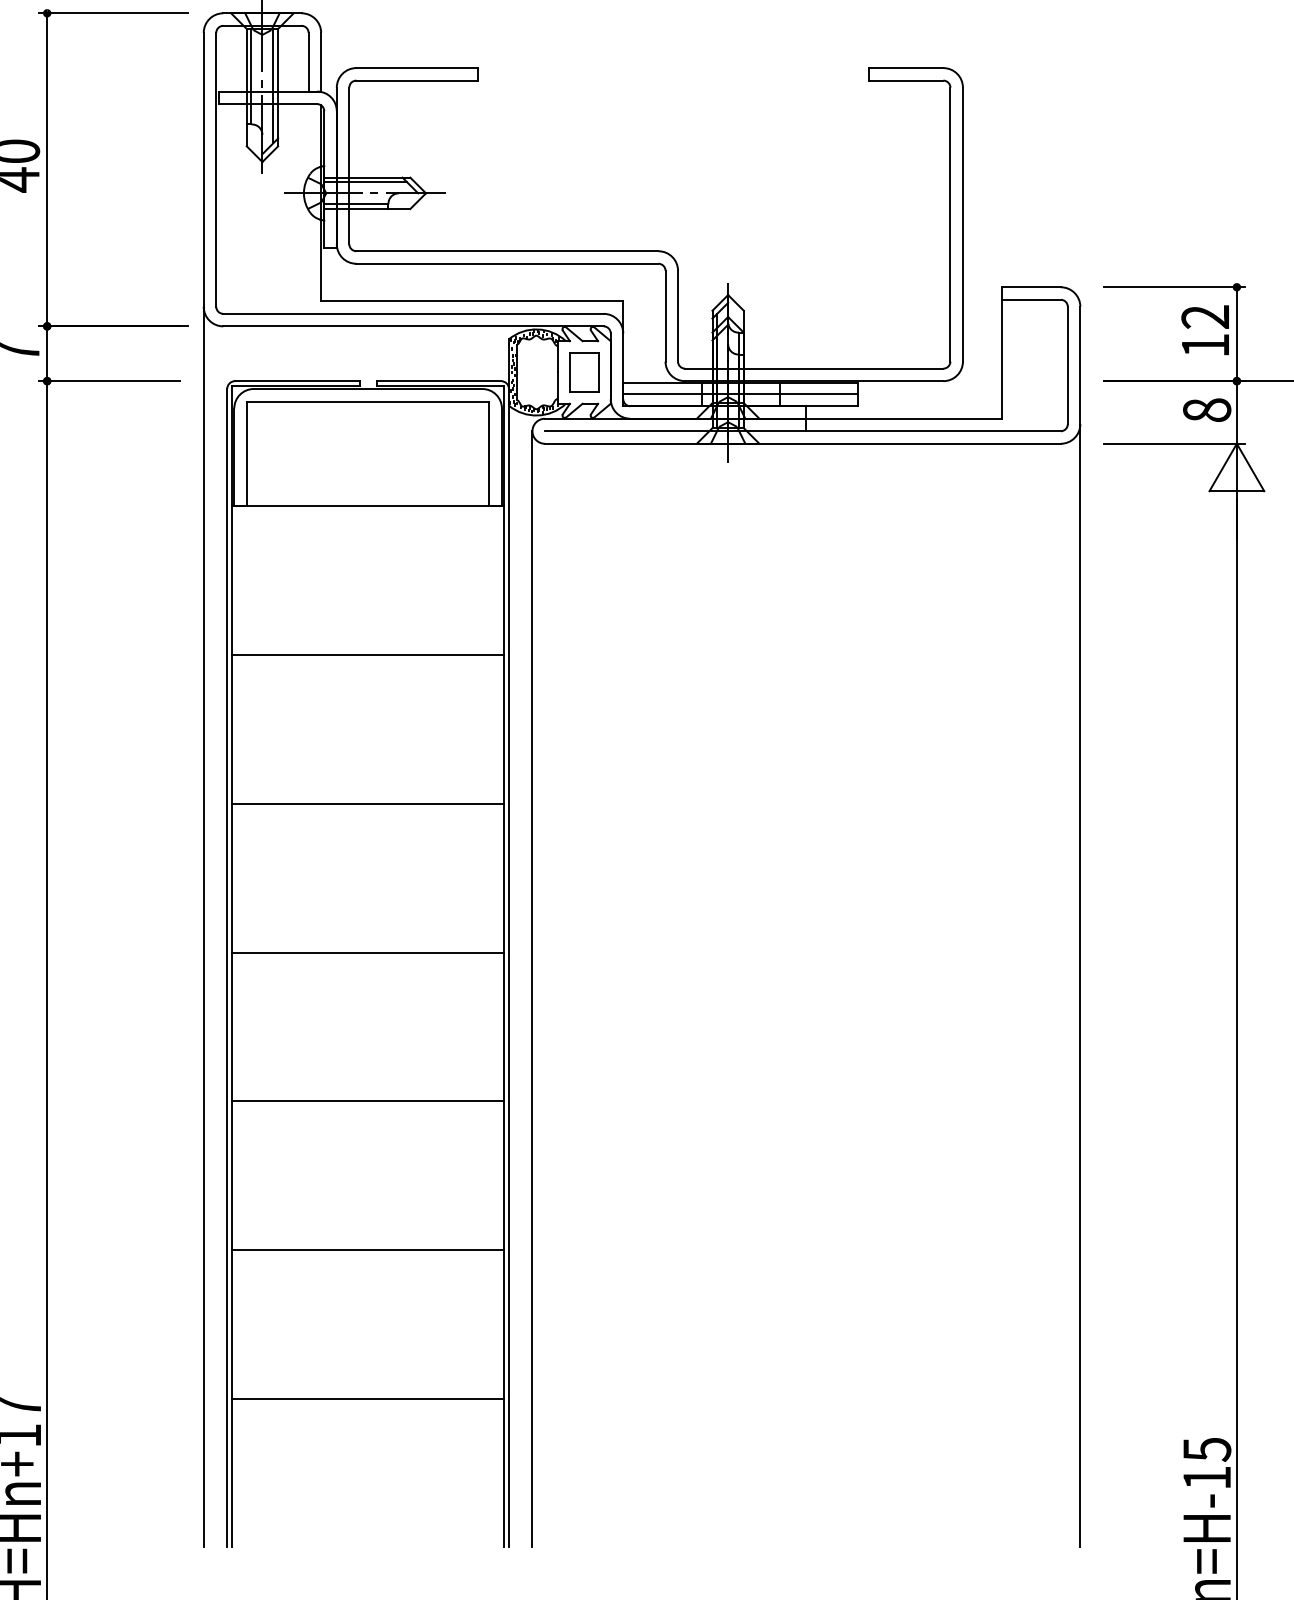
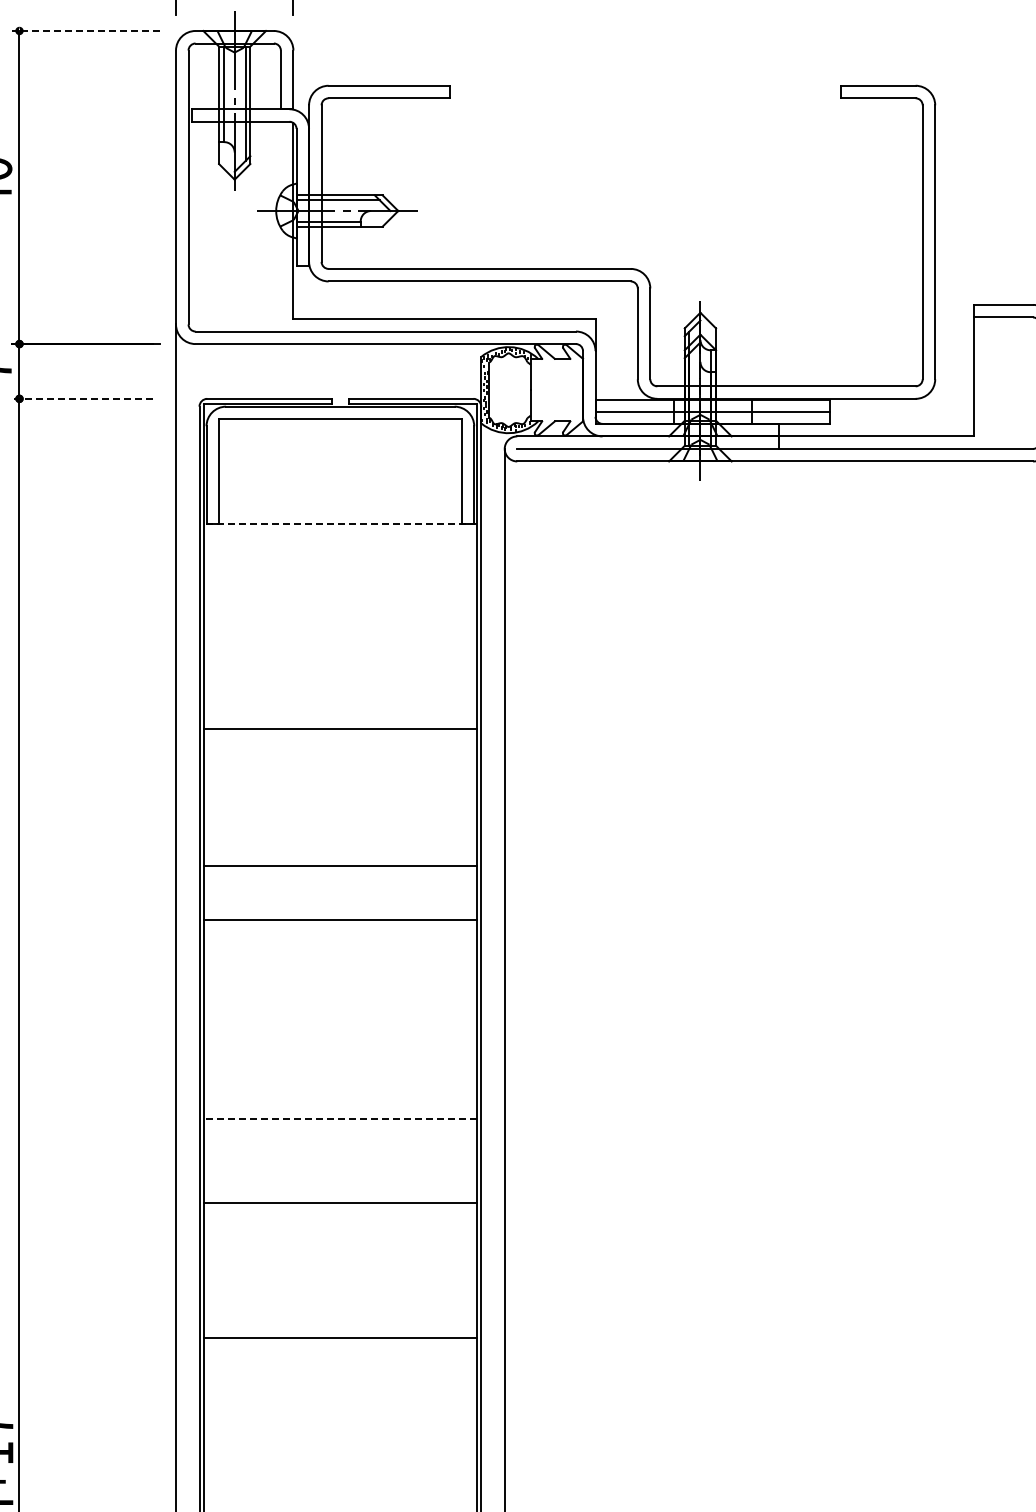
line: (113, 13) -> (85, 31), solid -> dashed
part: (584, 372) -> (556, 390), removed
line: (109, 381) -> (81, 399), solid -> dashed
line: (367, 506) -> (339, 524), solid -> dashed
line: (367, 655) -> (339, 729), moved
line: (367, 803) -> (339, 865), moved
line: (367, 952) -> (339, 920), moved
line: (367, 1101) -> (339, 1119), solid -> dashed
line: (367, 1249) -> (339, 1202), moved
line: (367, 1398) -> (339, 1338), moved

